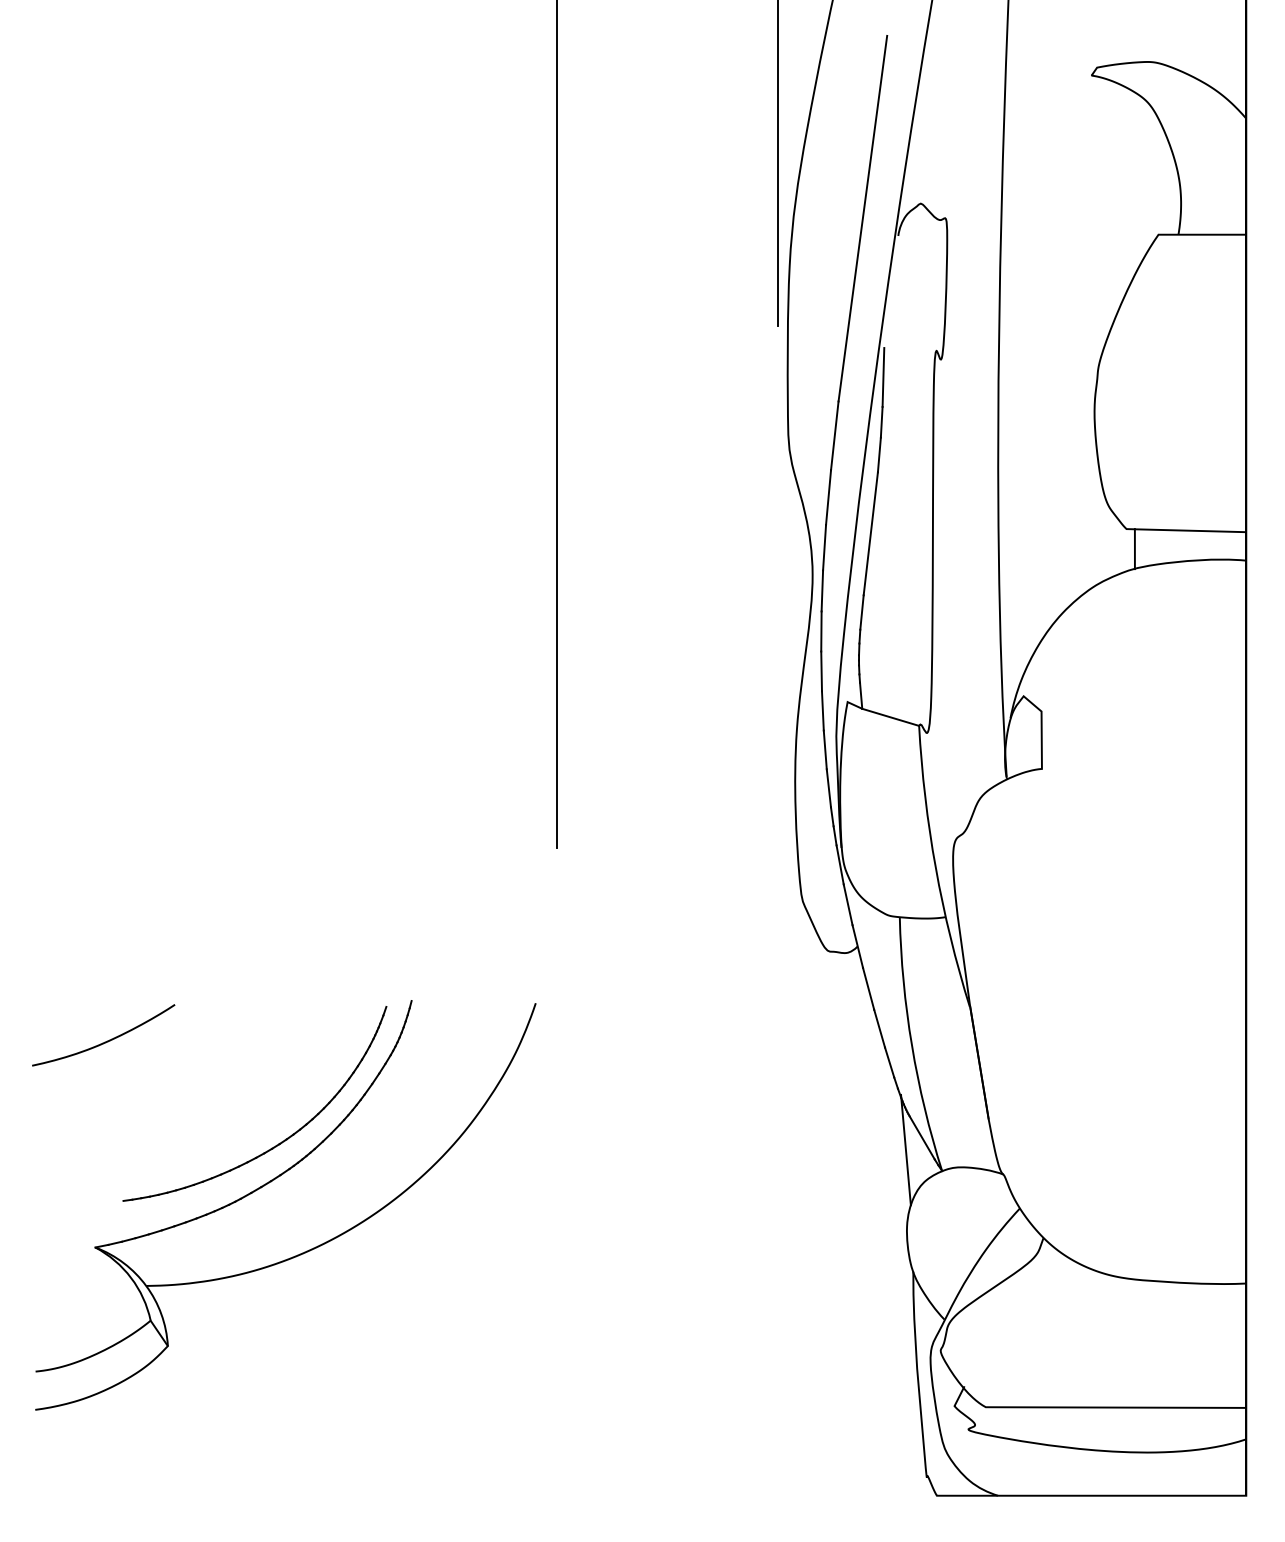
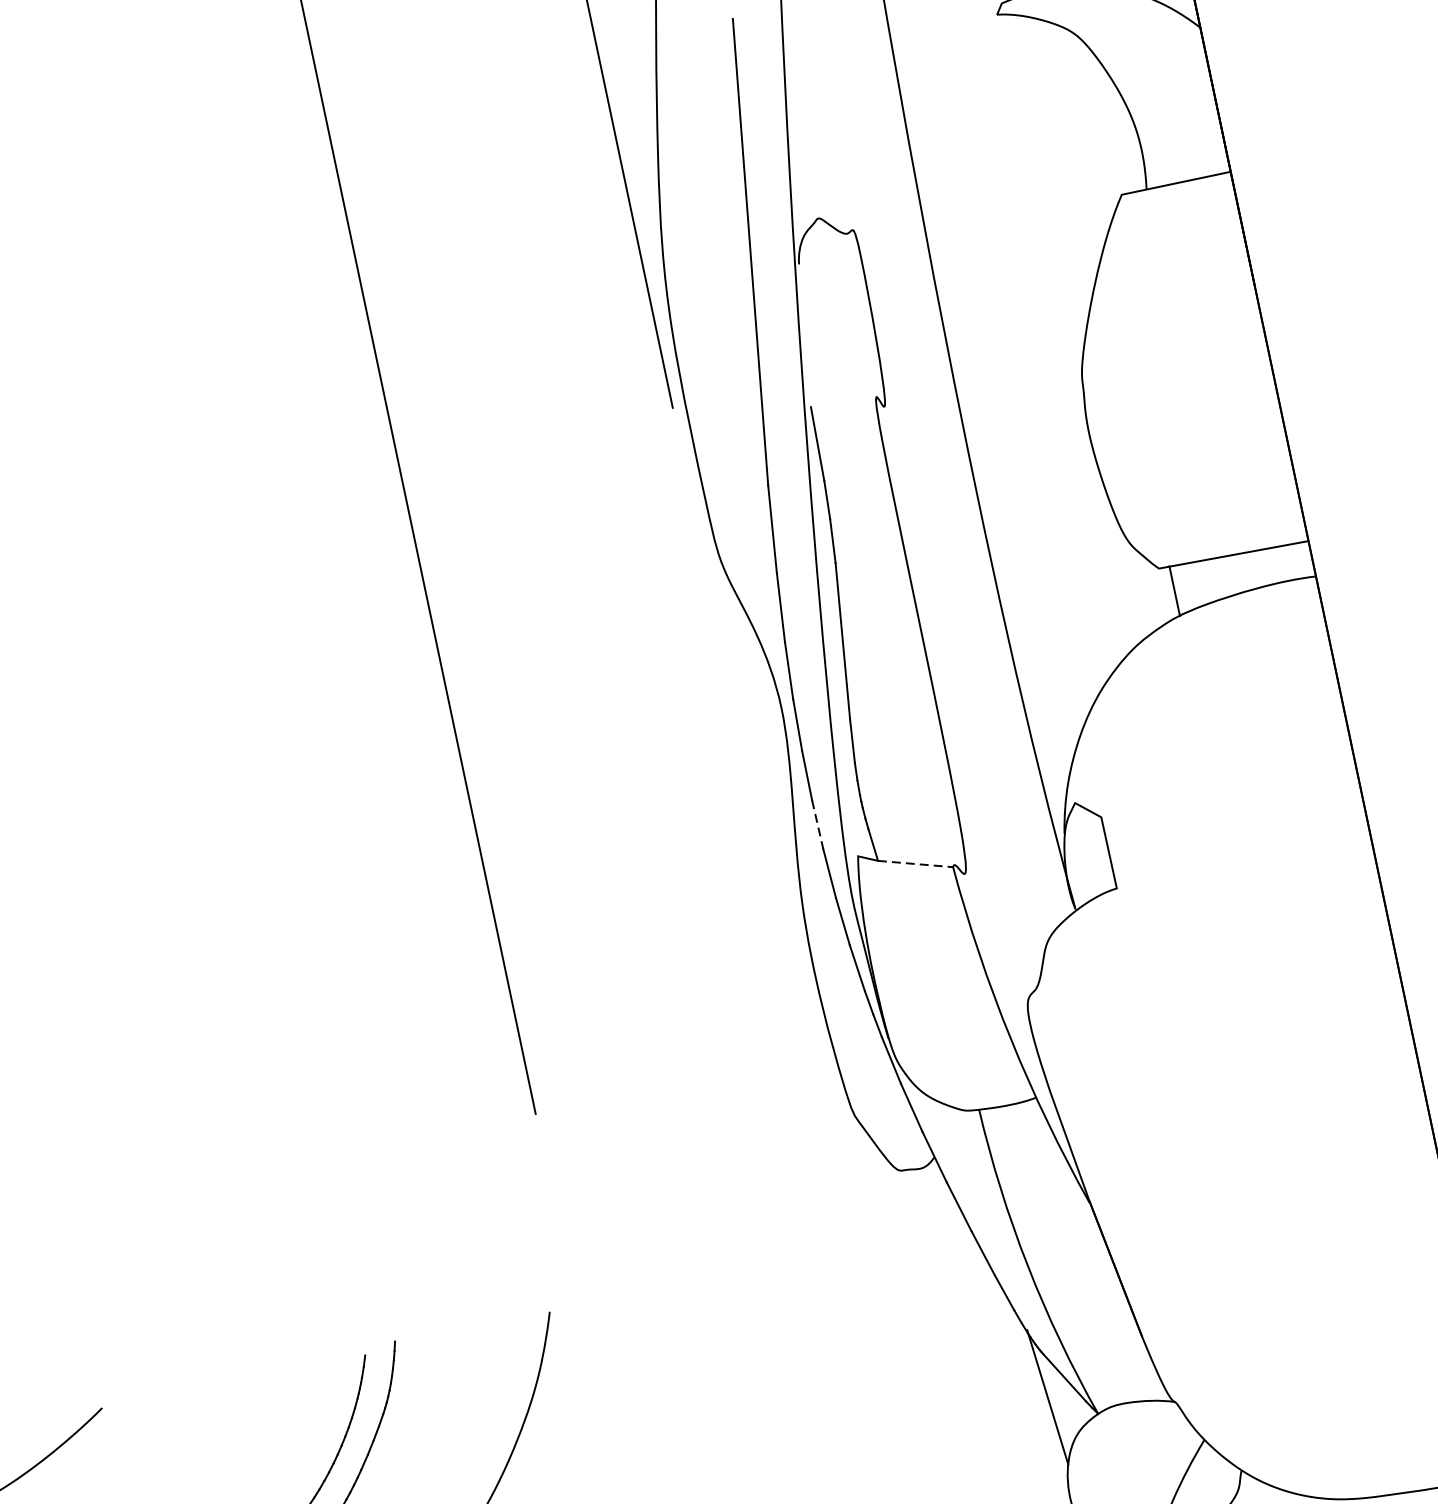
line: (821, 671) -> (817, 825), solid -> dashed
line: (890, 717) -> (915, 864), solid -> dashed

